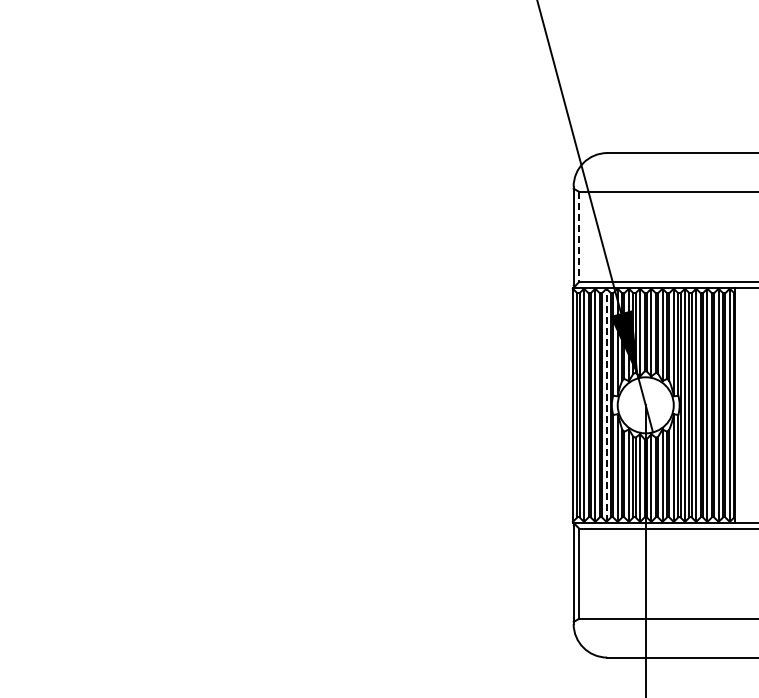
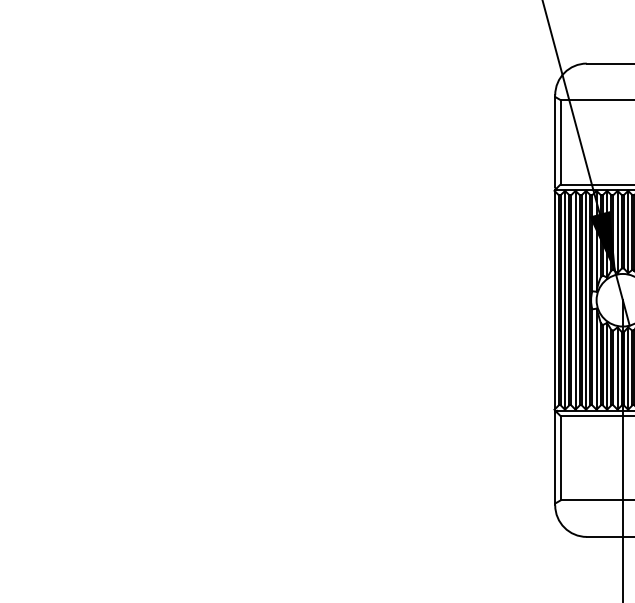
line: (579, 237) -> (560, 142), dashed -> solid
line: (606, 405) -> (586, 300), dashed -> solid

